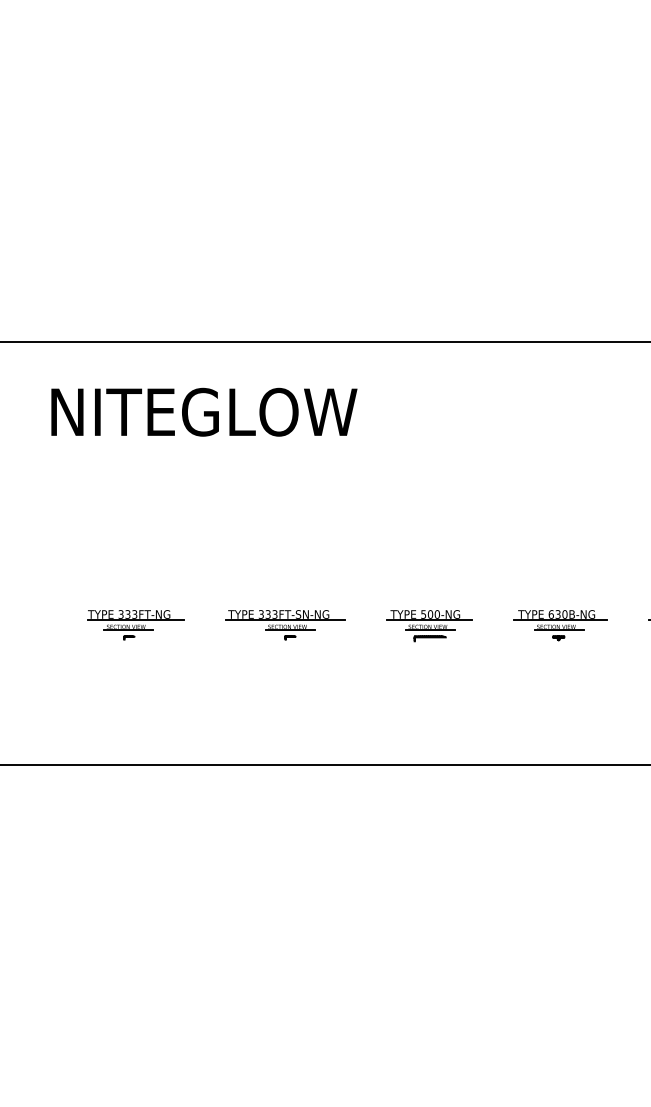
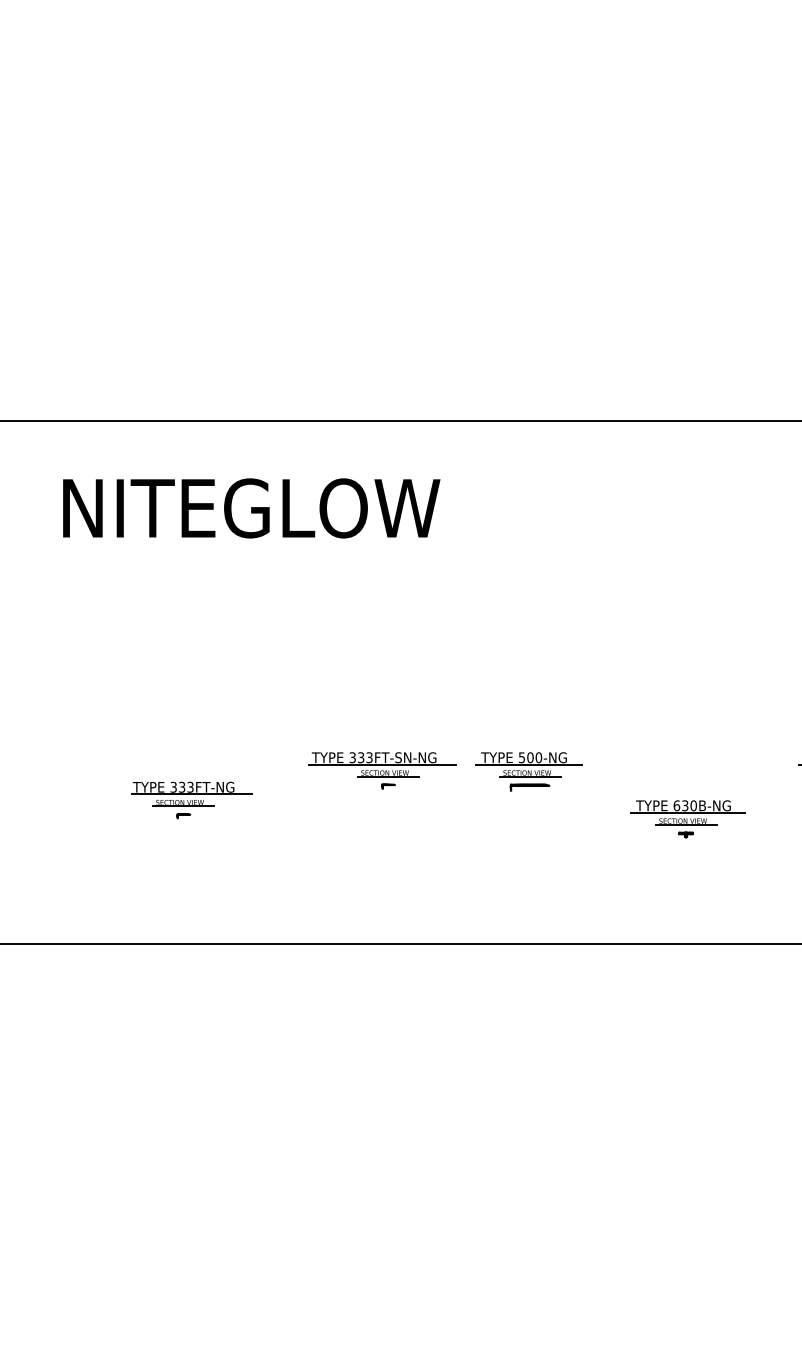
part: (135, 625) -> (191, 800), moved
part: (285, 625) -> (382, 771), moved
part: (560, 625) -> (688, 819), moved

